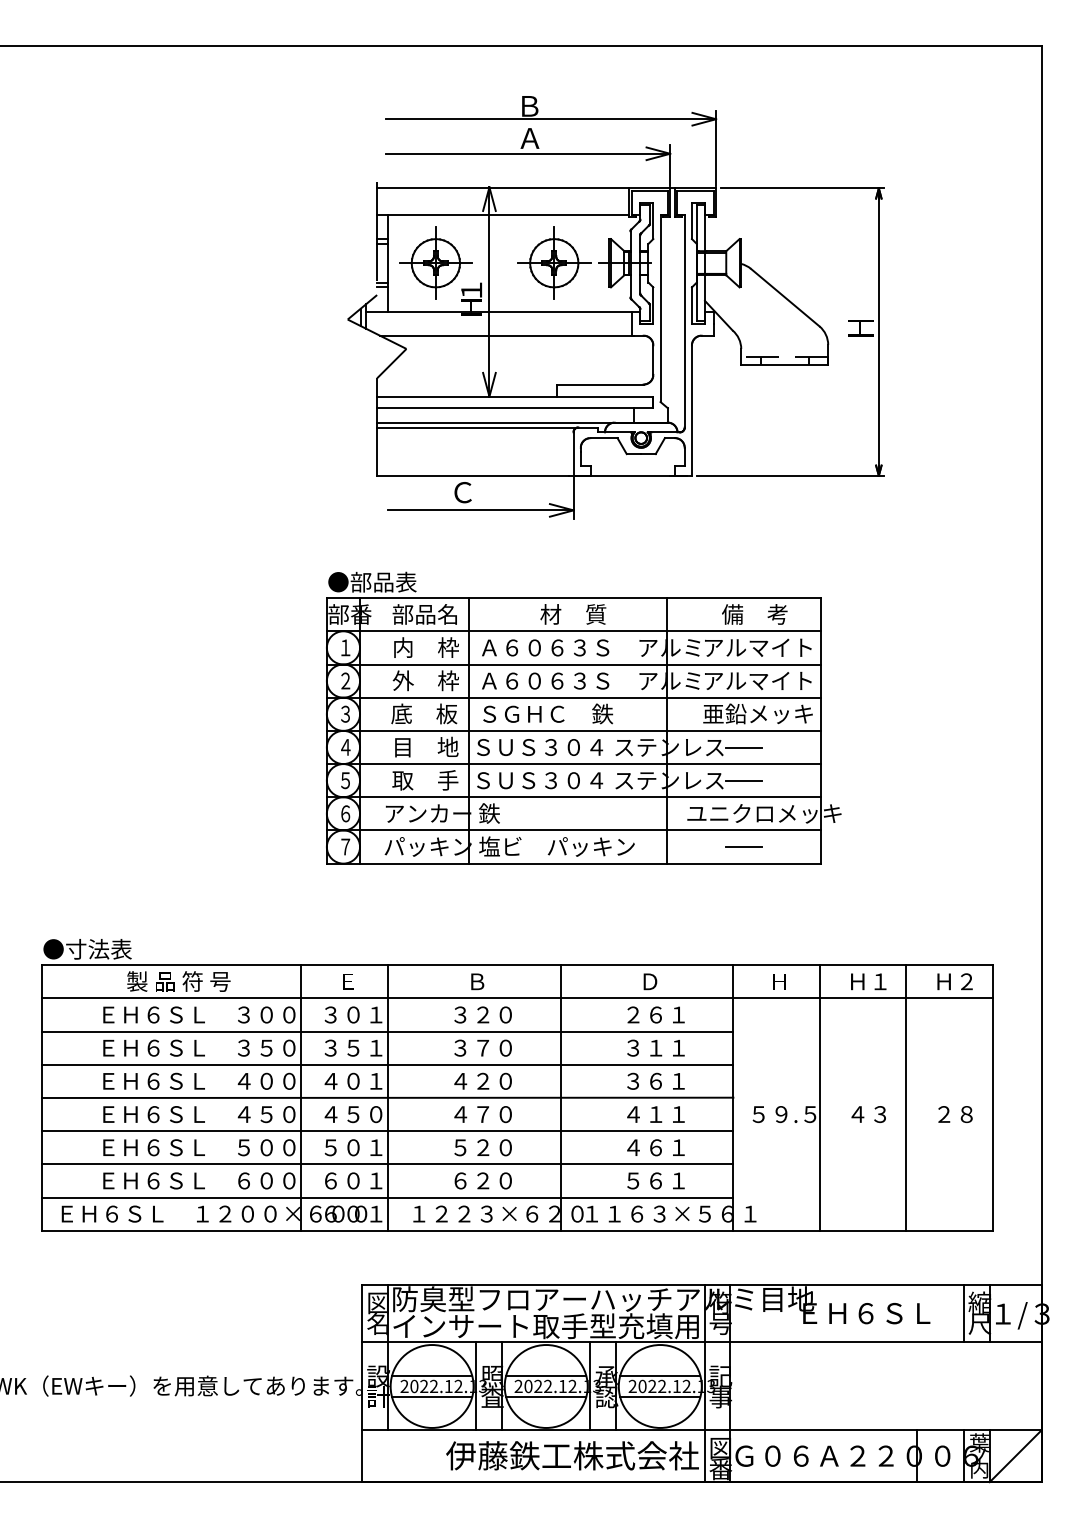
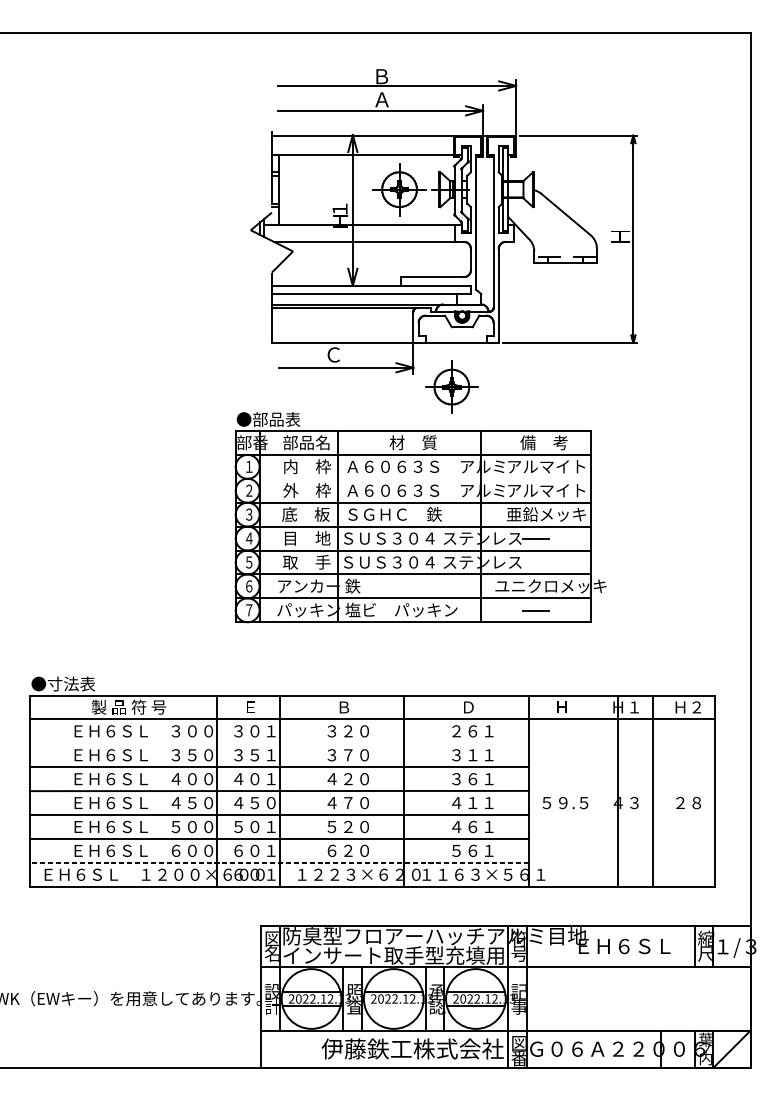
part: (435, 262) -> (451, 386), moved
line: (573, 664) -> (413, 478), removed
line: (743, 780) -> (535, 562), removed
line: (387, 1031) -> (279, 743), removed
line: (819, 1097) -> (618, 790), moved
line: (387, 1197) -> (279, 862), solid -> dashed
line: (546, 1396) -> (393, 1006), removed

